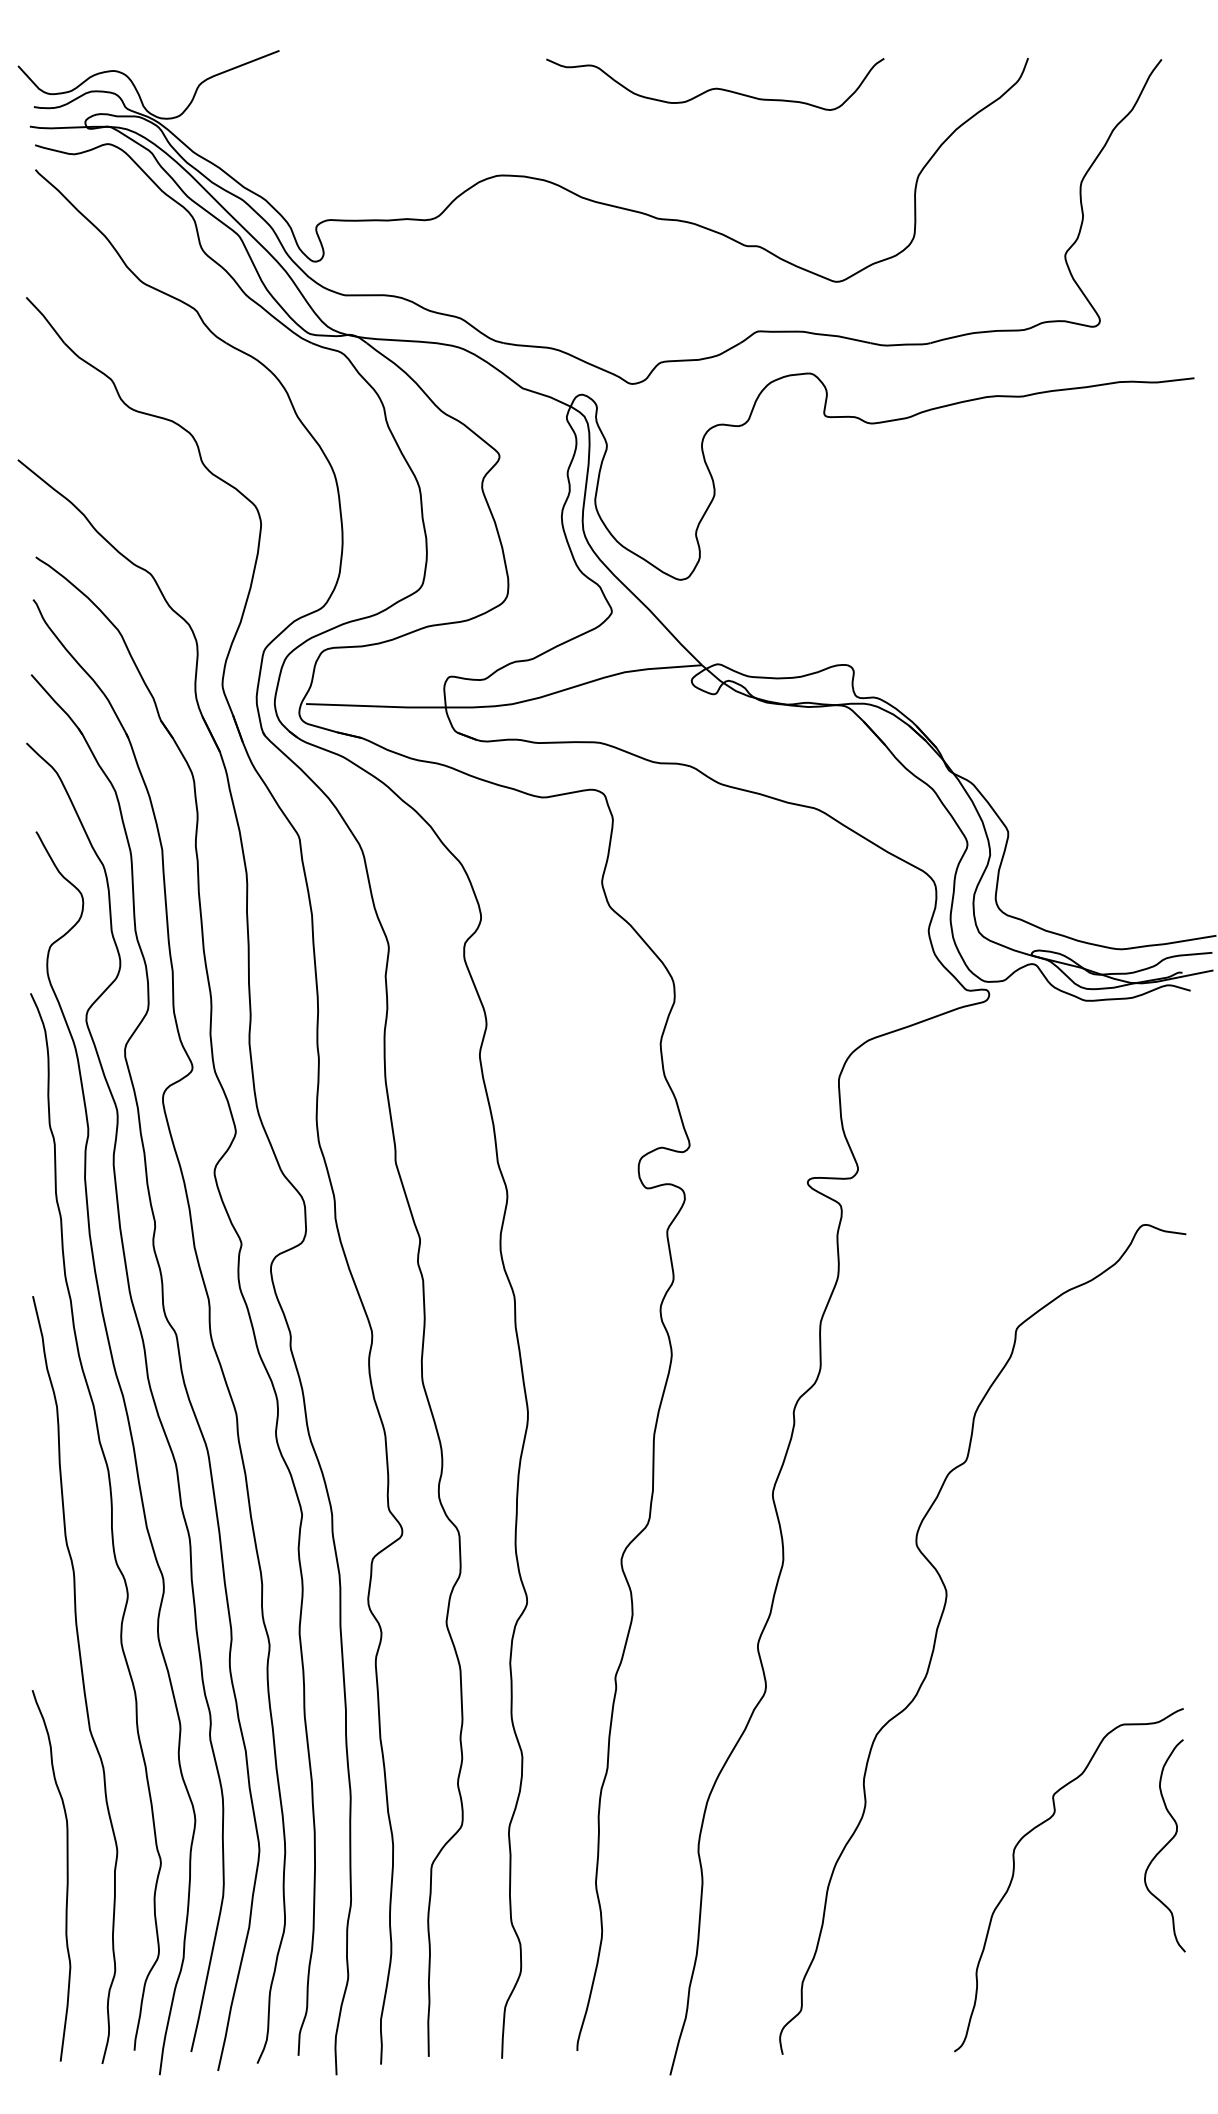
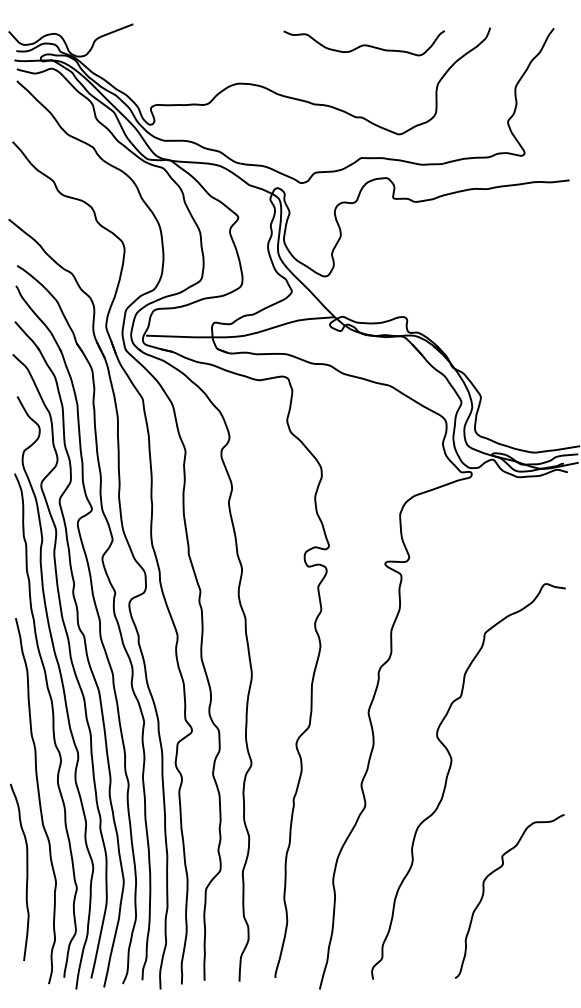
curve: (713, 87) -> (363, 44), moved
curve: (1164, 1846) -> (555, 880), removed
curve: (65, 1873) -> (26, 871), moved

